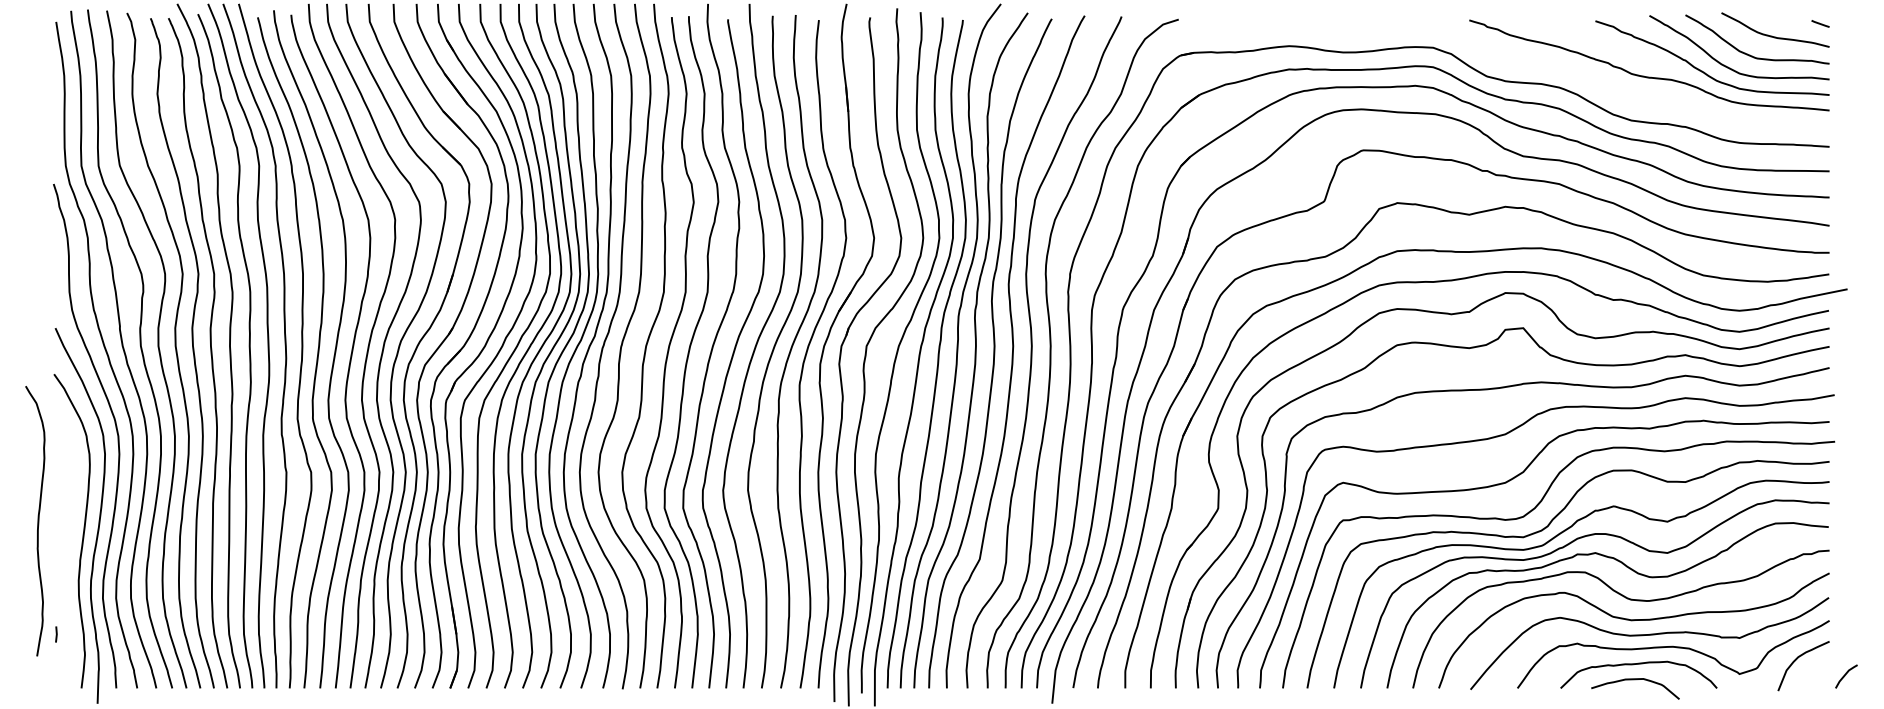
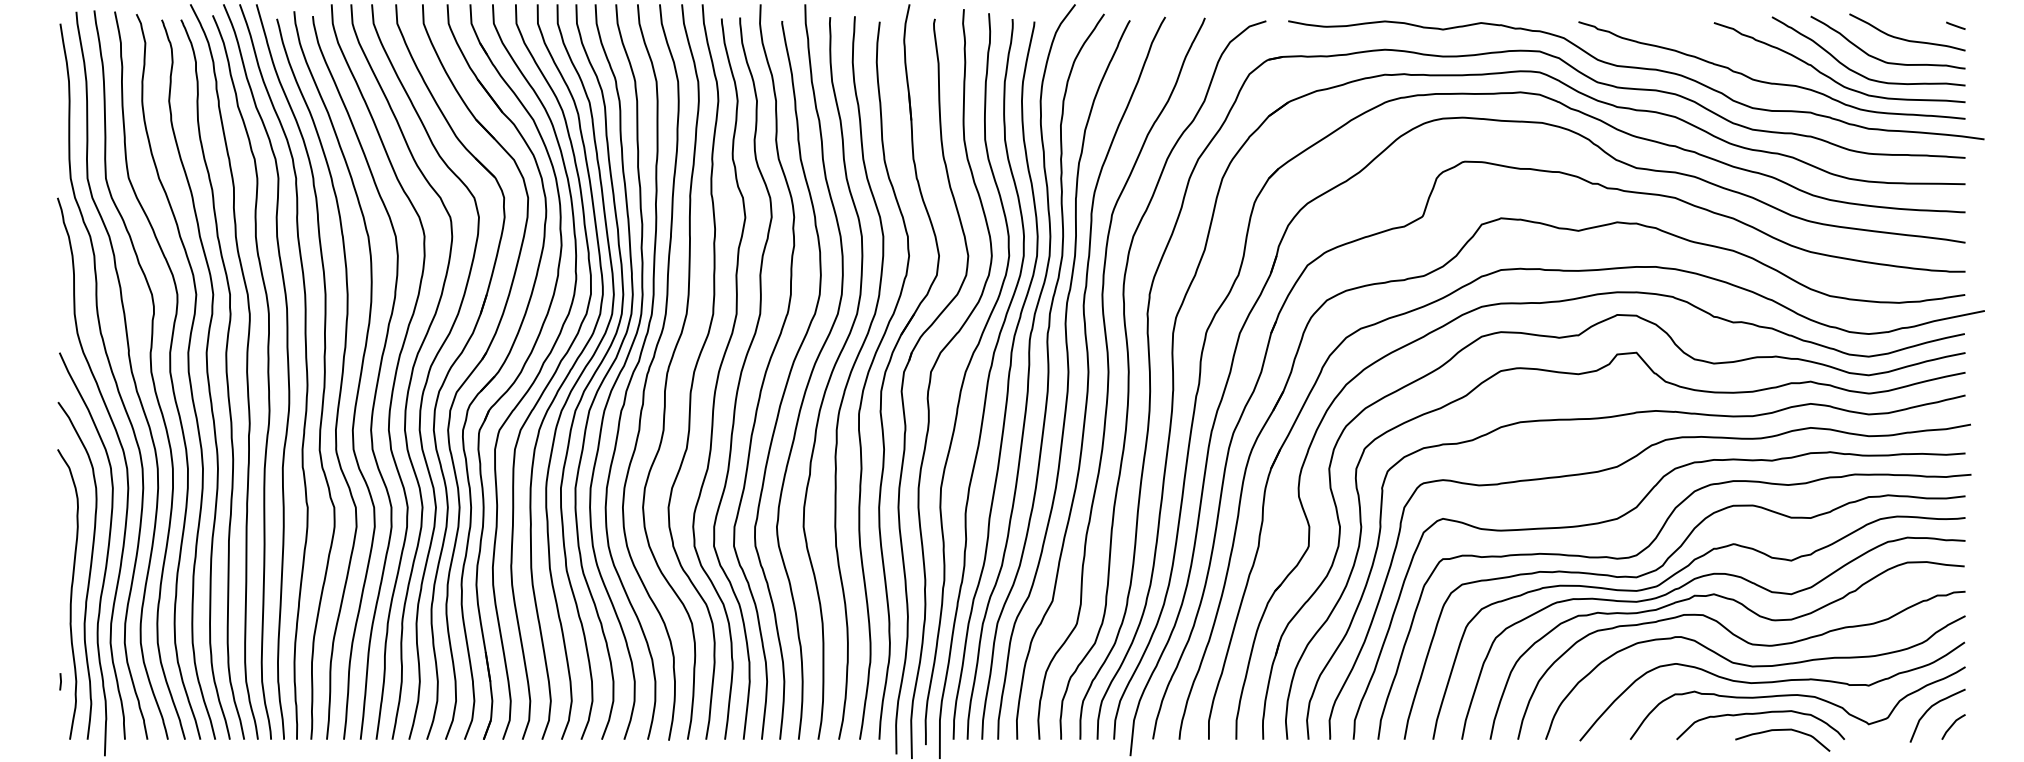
curve: (1525, 64) -> (1638, 69), added
curve: (37, 521) -> (70, 594), moved
line: (1845, 676) -> (1952, 726), moved
curve: (1635, 680) -> (1782, 731), moved

